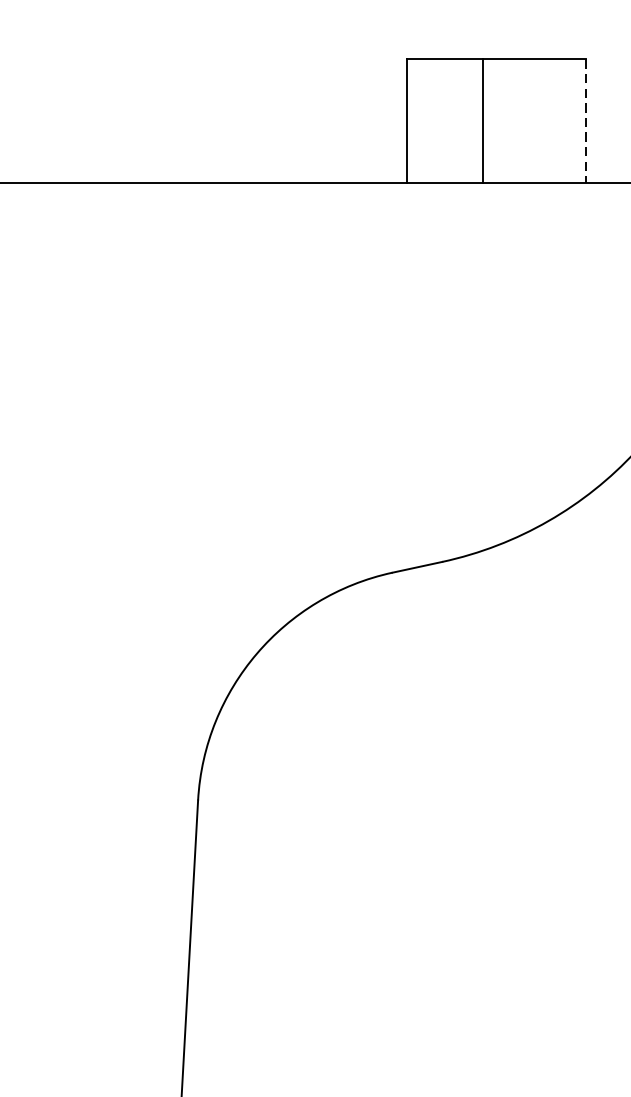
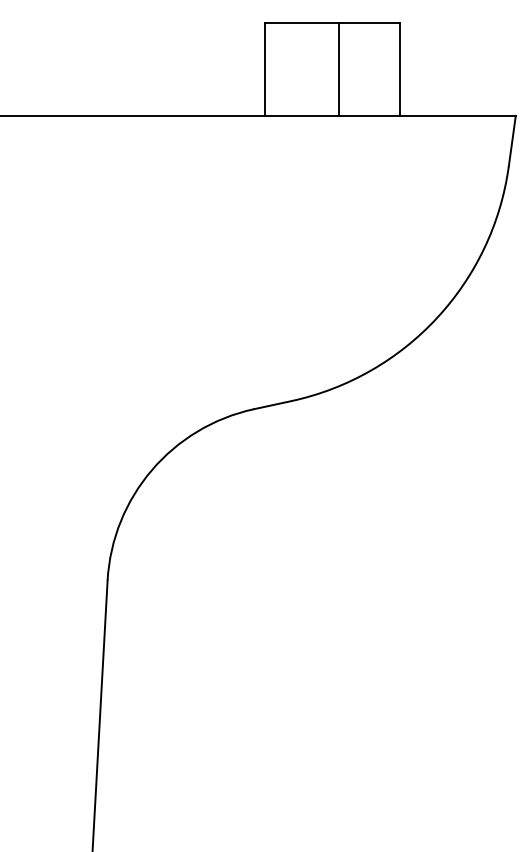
line: (483, 120) -> (339, 68), moved
line: (585, 121) -> (399, 69), dashed -> solid

